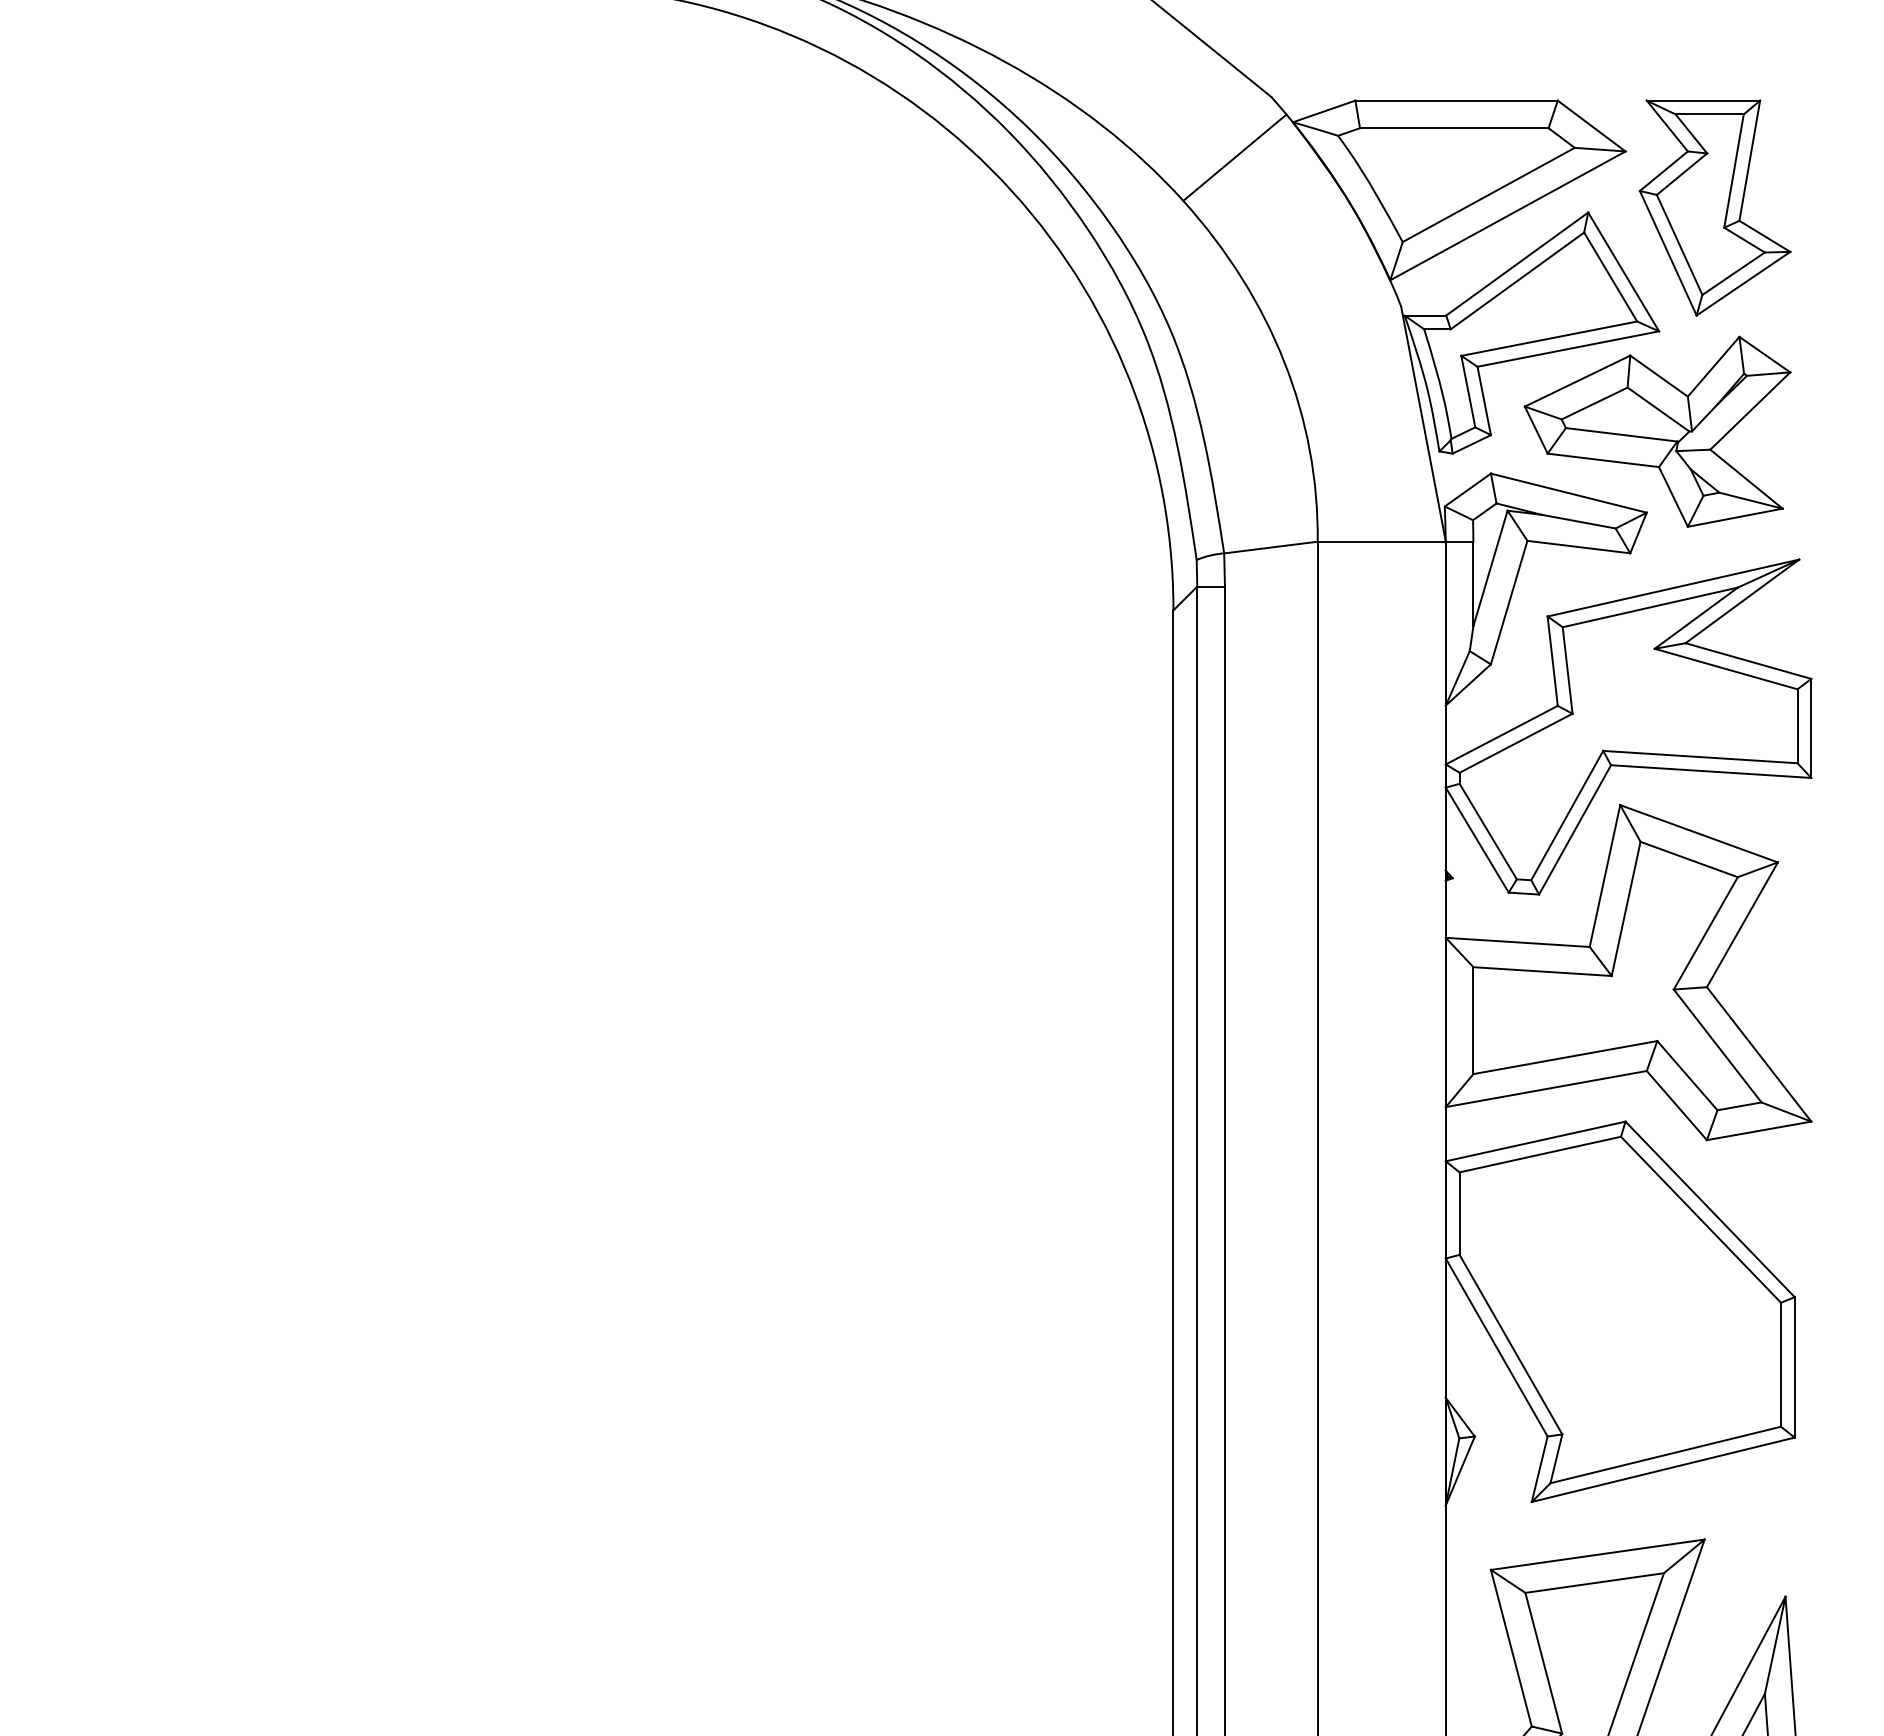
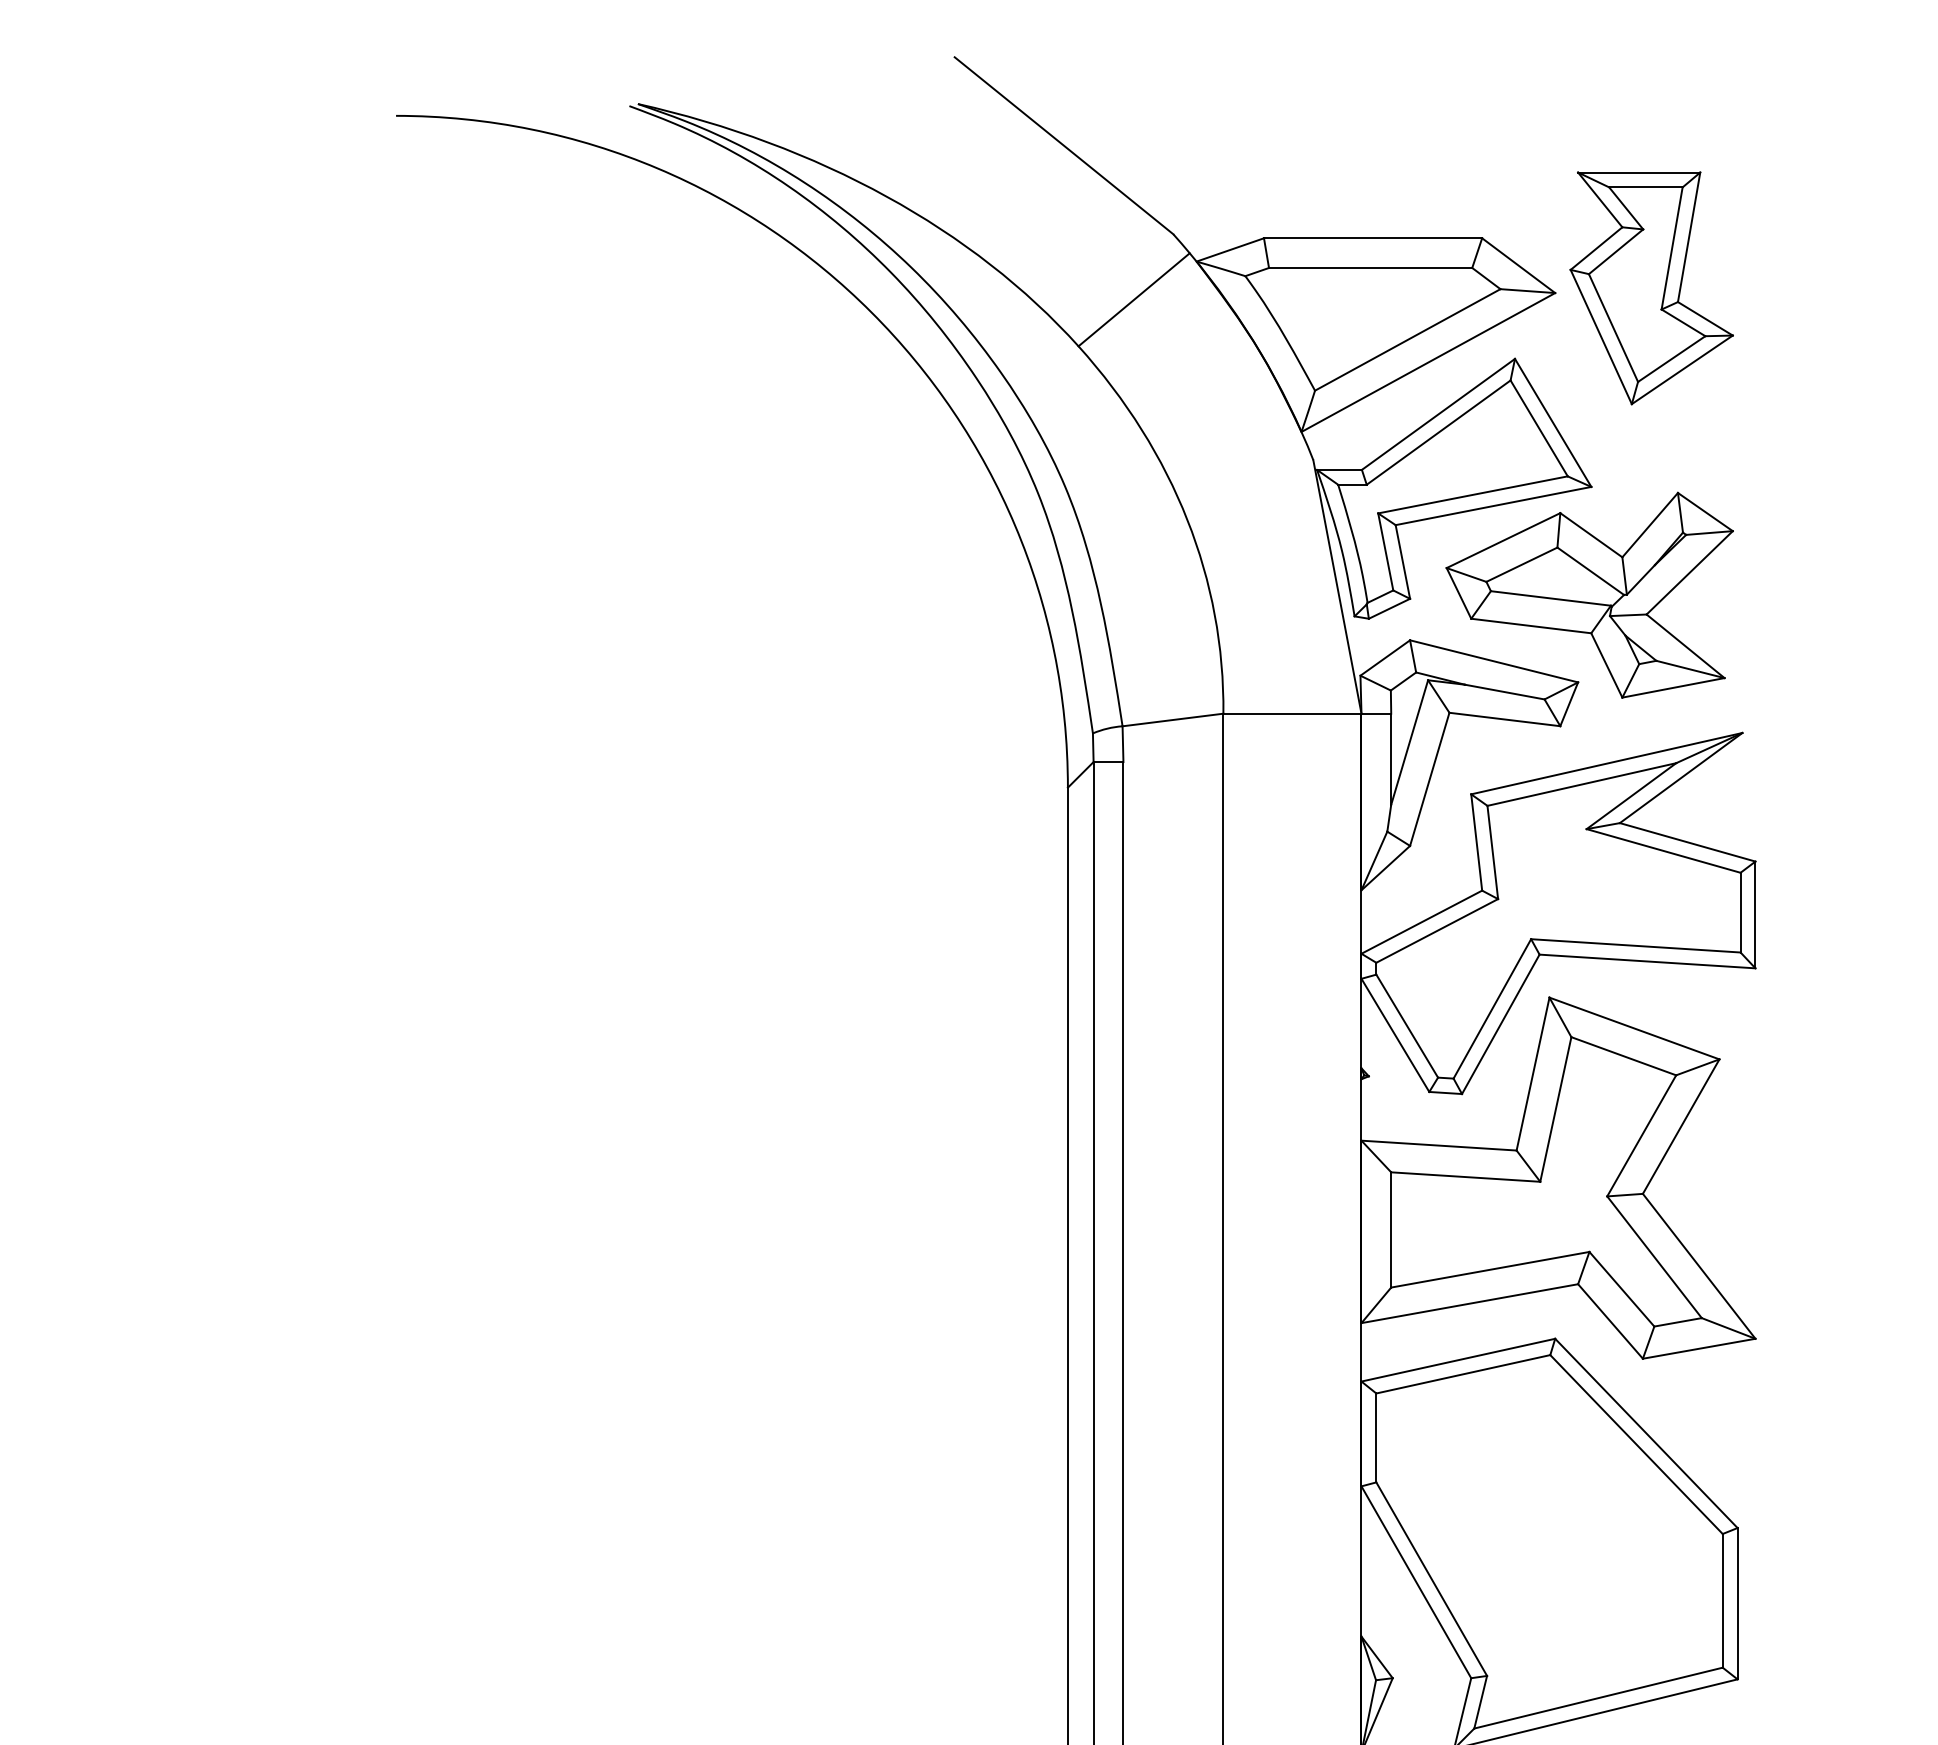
part: (1714, 207) -> (1651, 287), moved

